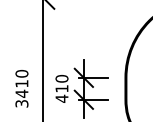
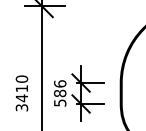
text: (62, 88) -> (60, 93), 410 -> 586

